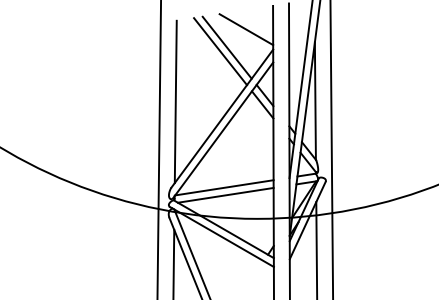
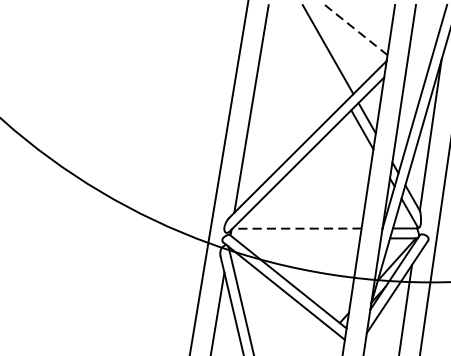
line: (246, 29) -> (356, 29), solid -> dashed
line: (220, 51) -> (318, 53), removed
line: (224, 187) -> (297, 228), solid -> dashed
line: (225, 194) -> (297, 237), removed

